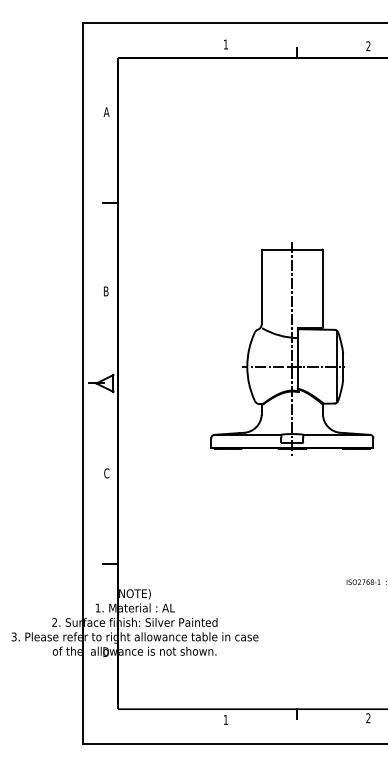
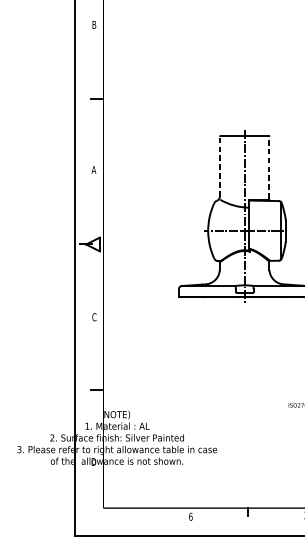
text: (106, 112) -> (94, 25), A -> B
line: (261, 286) -> (219, 165), solid -> dashed
line: (322, 288) -> (269, 167), solid -> dashed
text: (105, 291) -> (93, 170), B -> A
text: (225, 719) -> (190, 516), 1 -> 6

